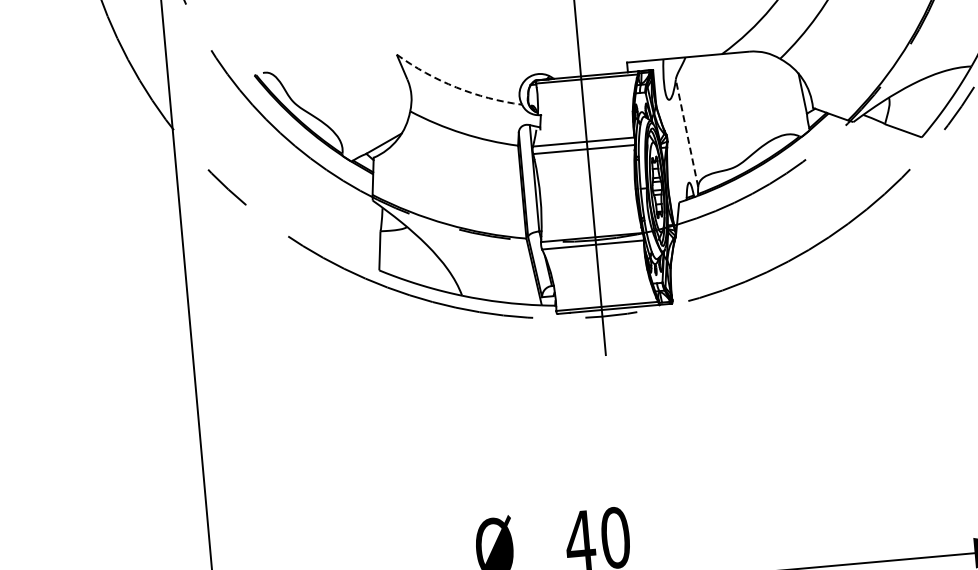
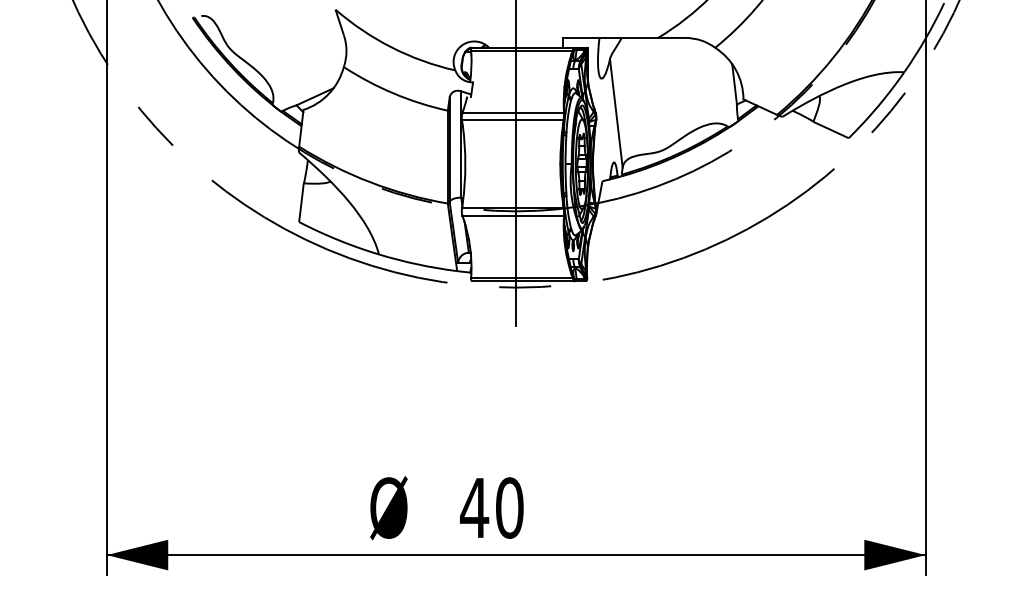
arc: (456, 87) -> (391, 47), dashed -> solid
line: (687, 133) -> (616, 113), dashed -> solid

